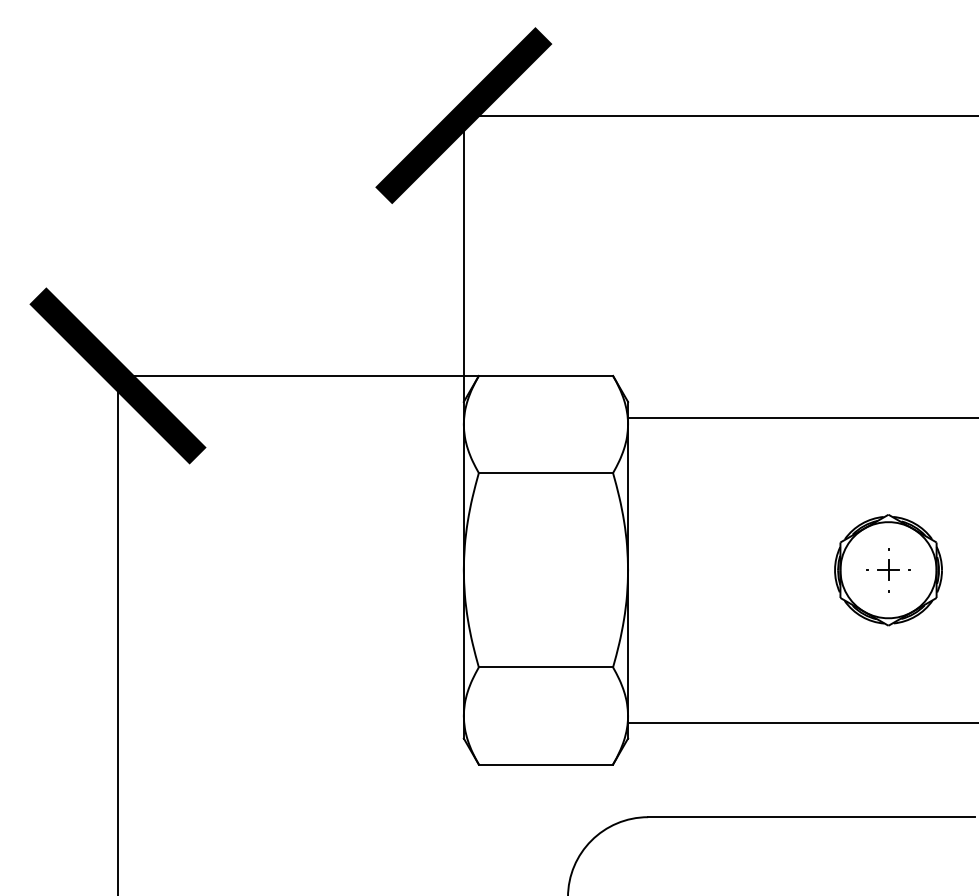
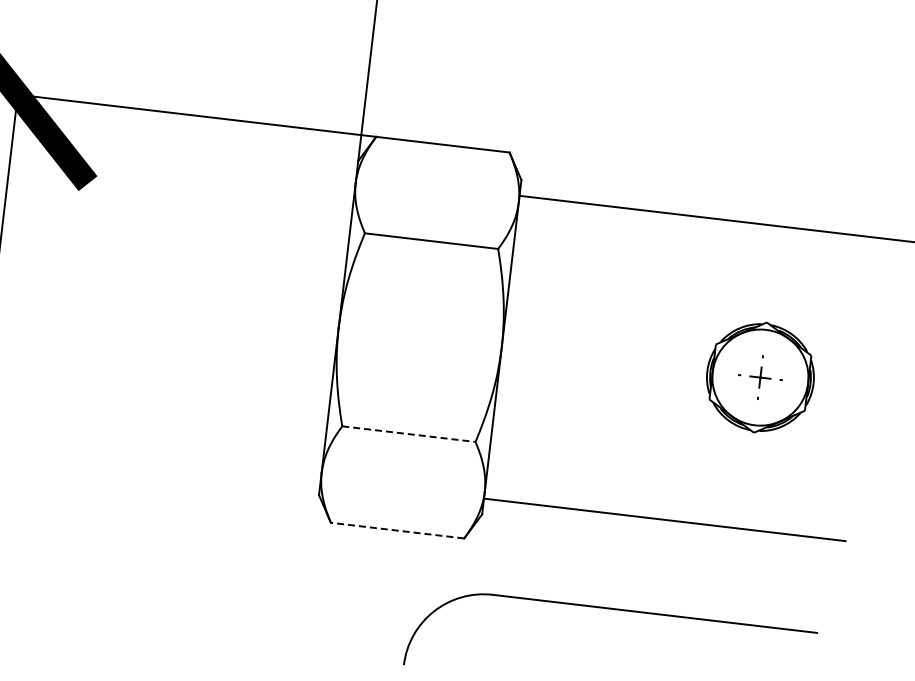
line: (546, 667) -> (409, 434), solid -> dashed
line: (545, 764) -> (397, 530), solid -> dashed

